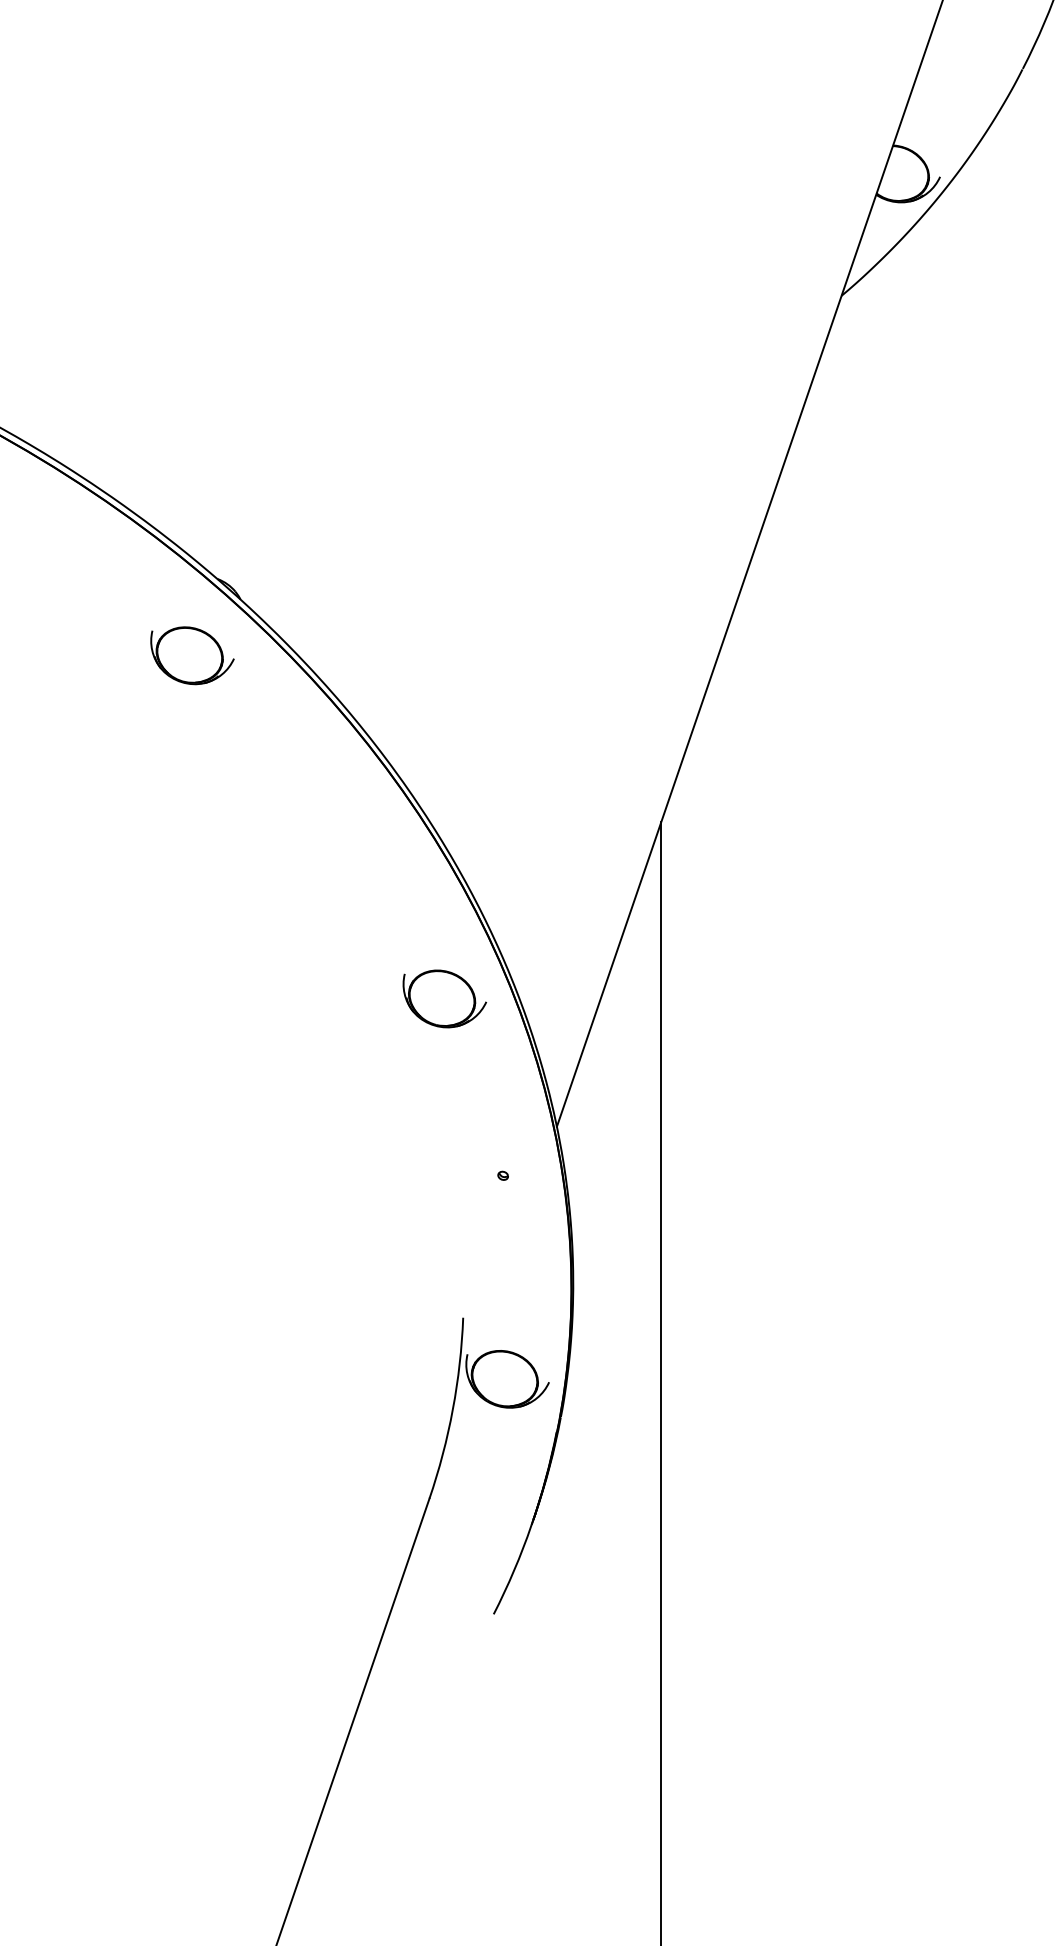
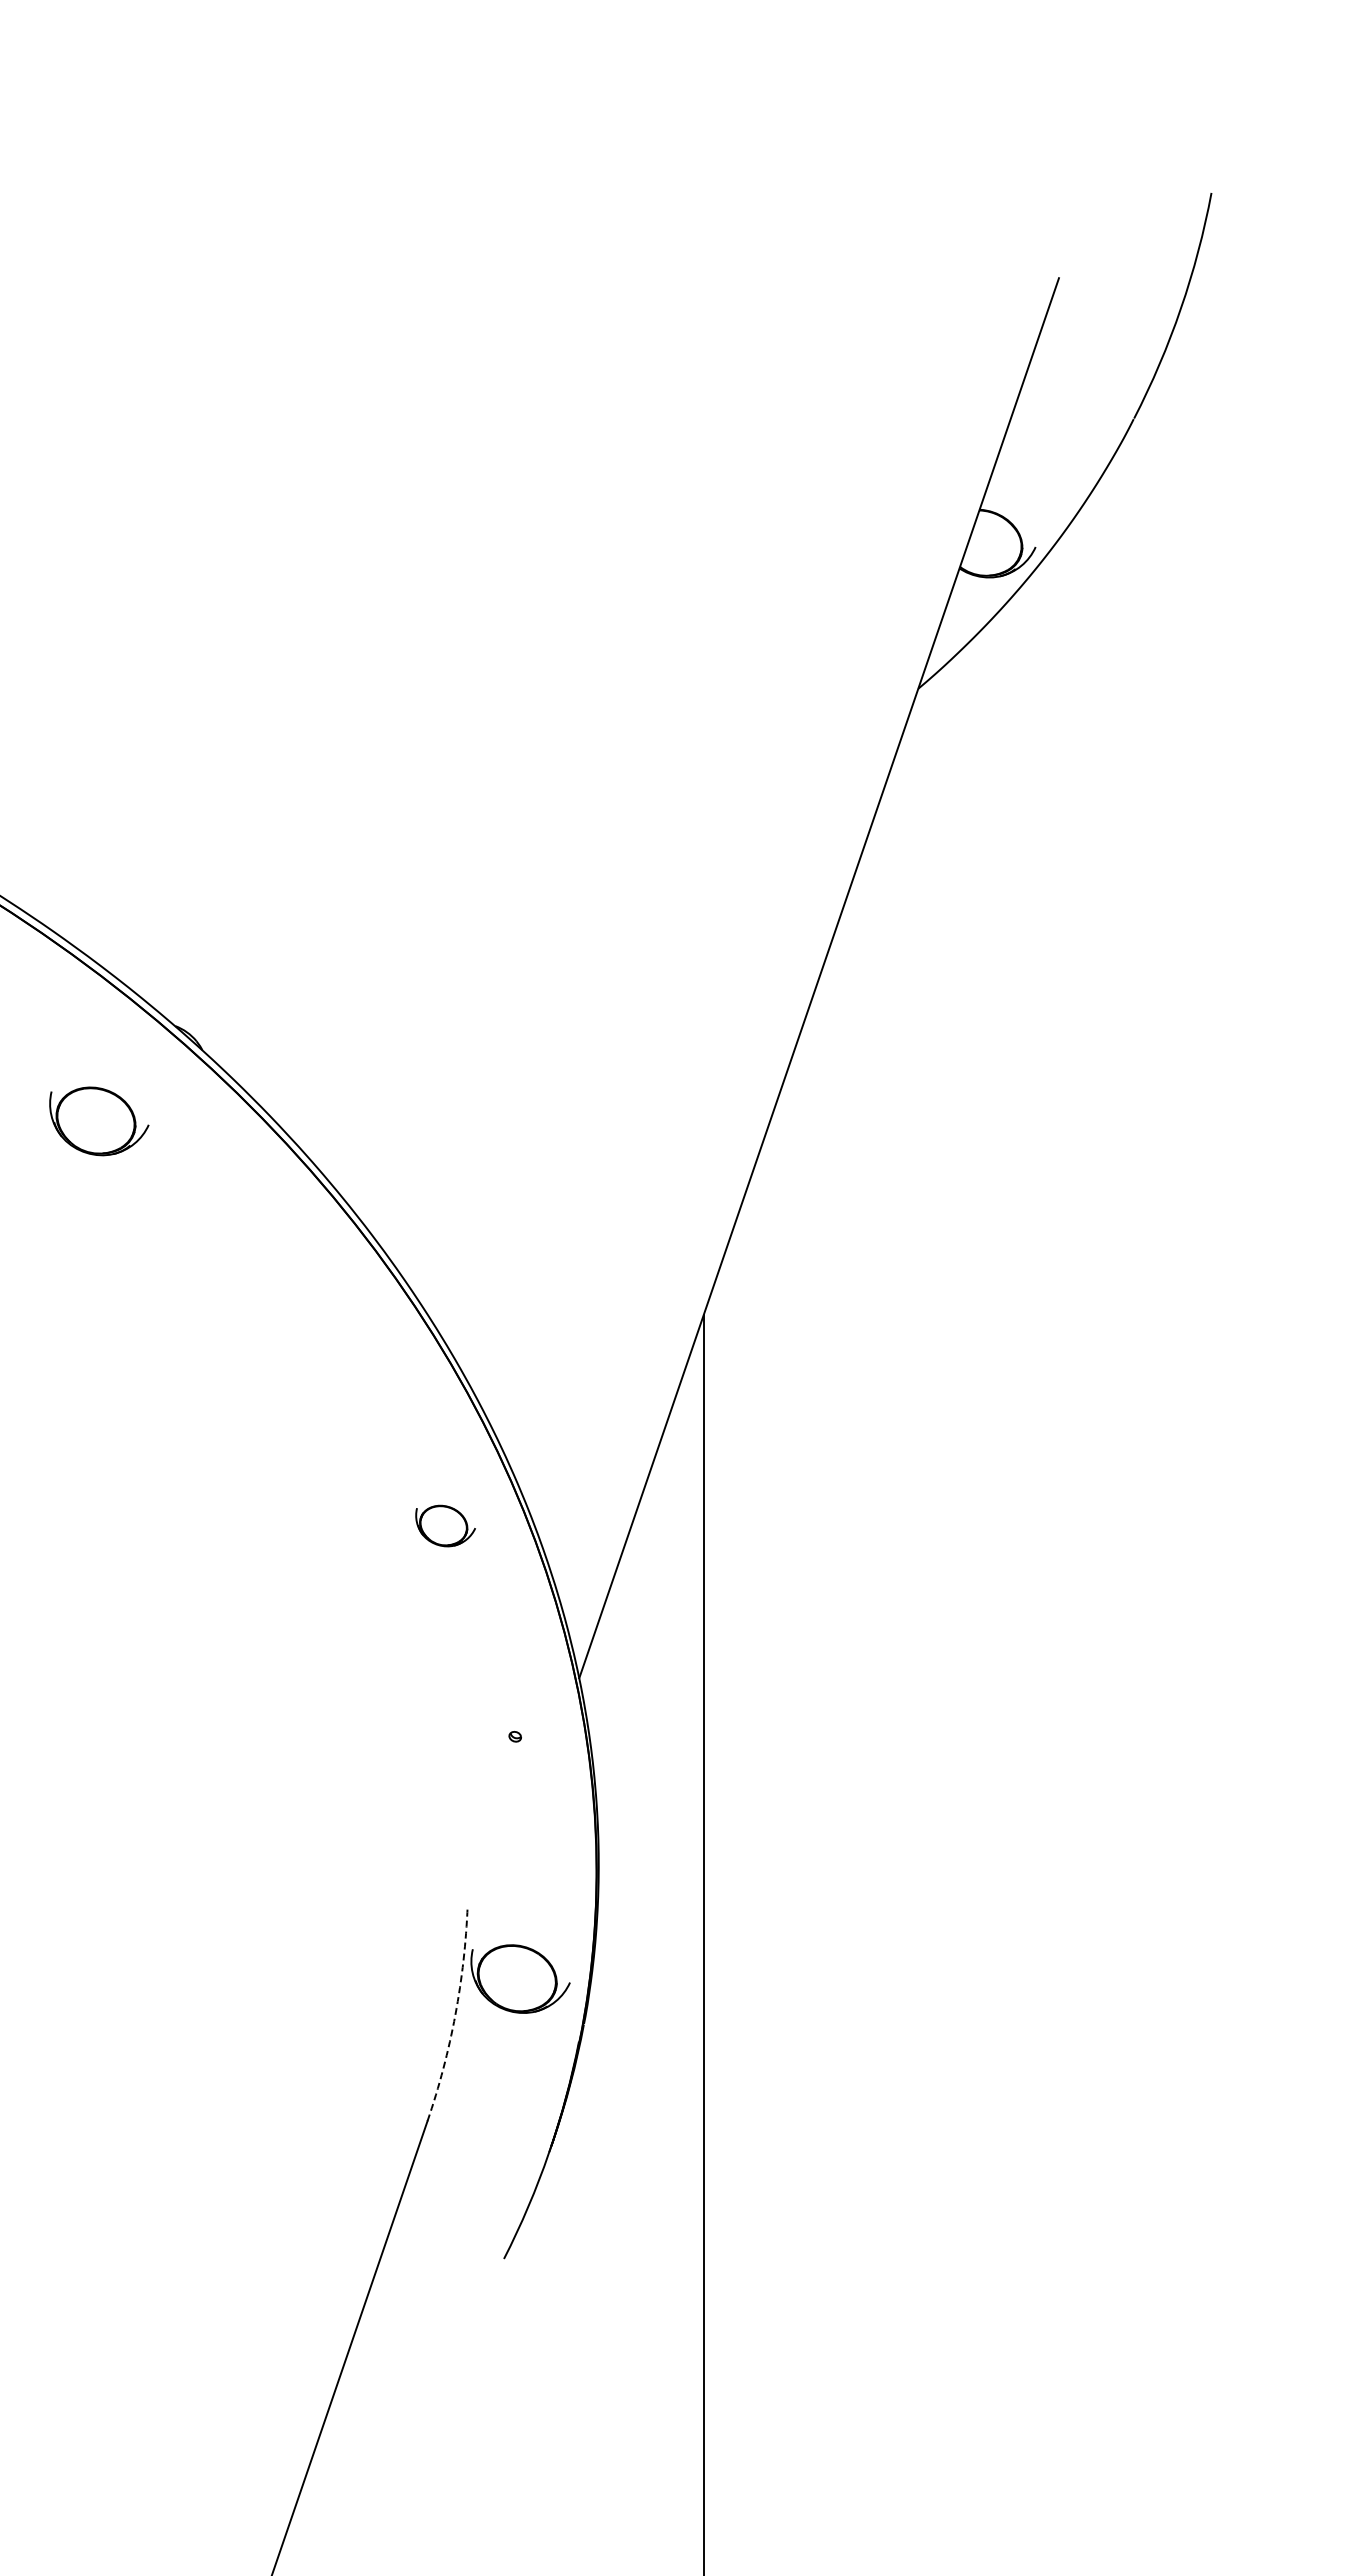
part: (192, 655) -> (99, 1121), moved
part: (444, 998) -> (445, 1525), size x0.6
arc: (452, 1409) -> (455, 2014), solid -> dashed

